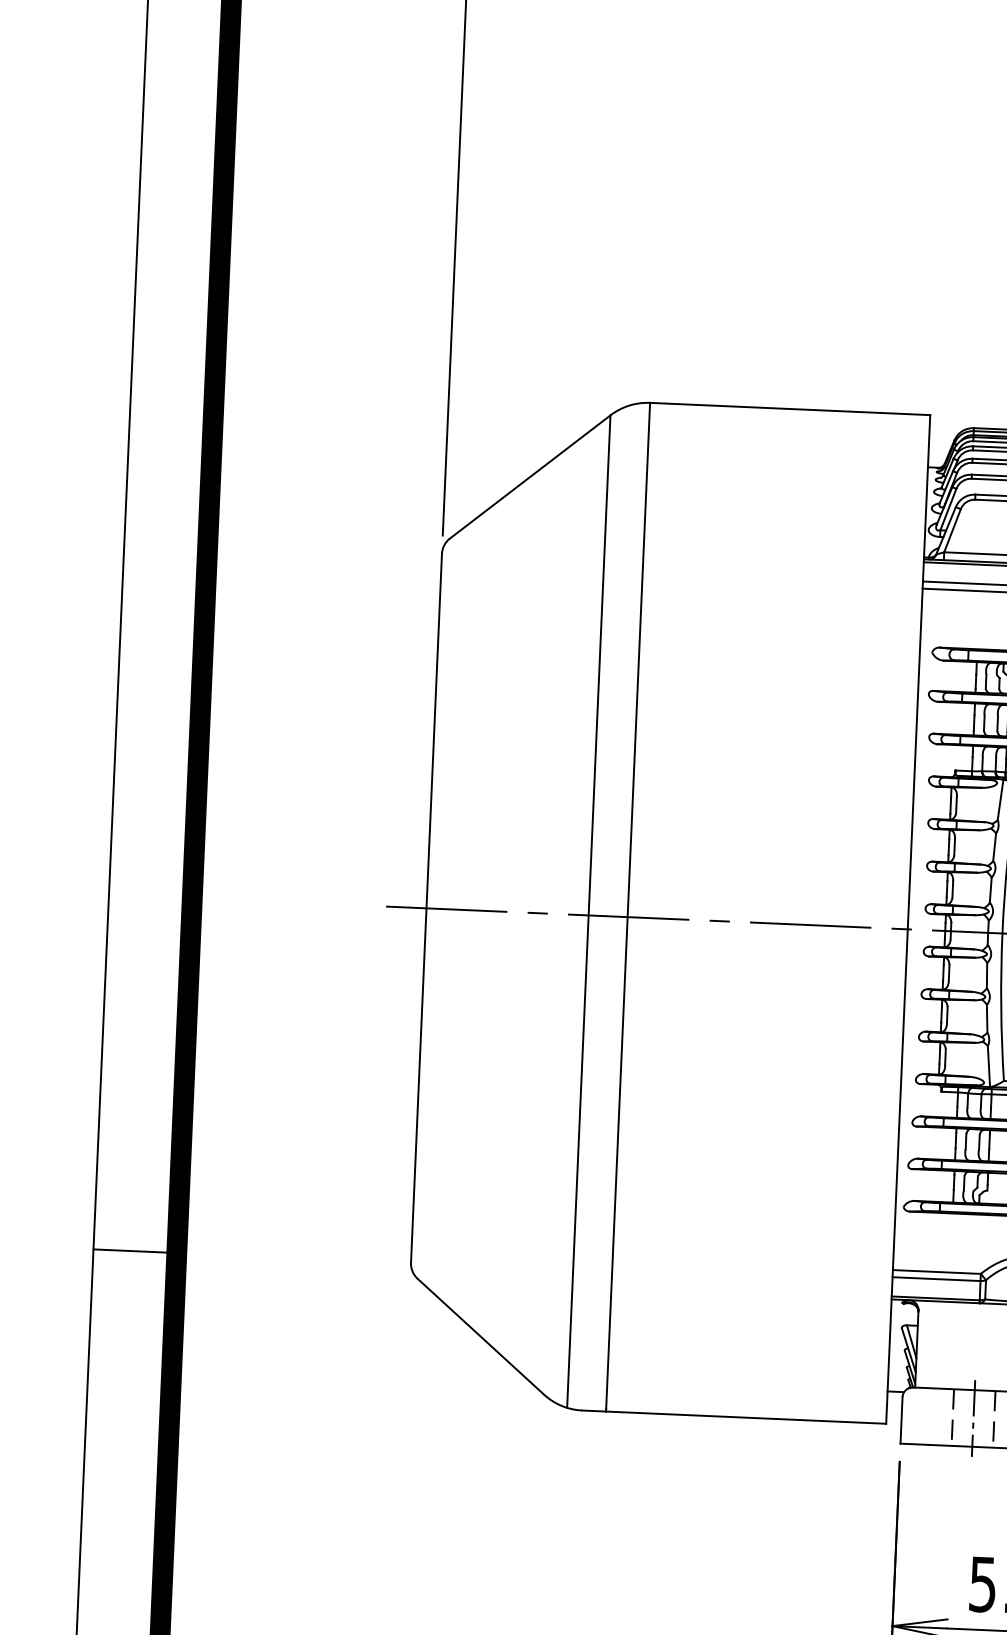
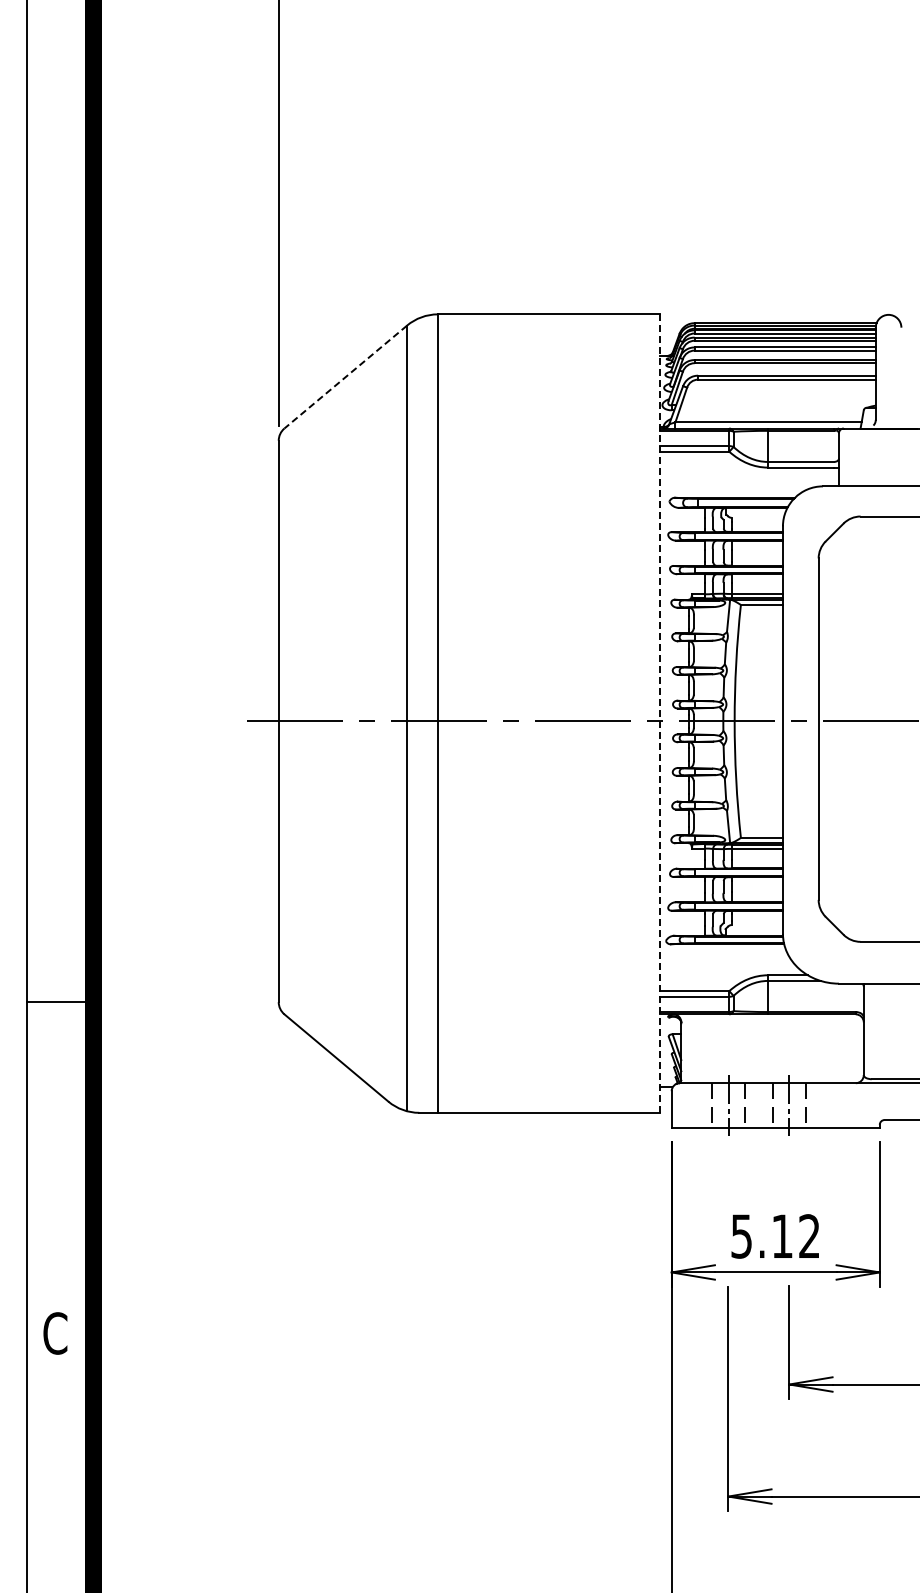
line: (529, 477) -> (345, 377), solid -> dashed
line: (907, 920) -> (659, 714), solid -> dashed

